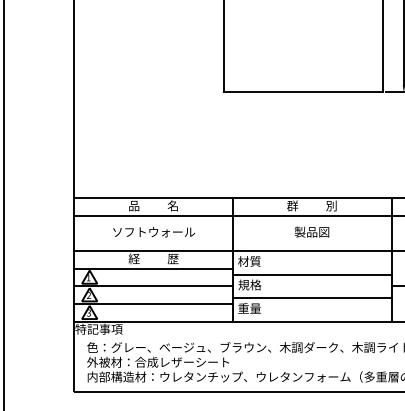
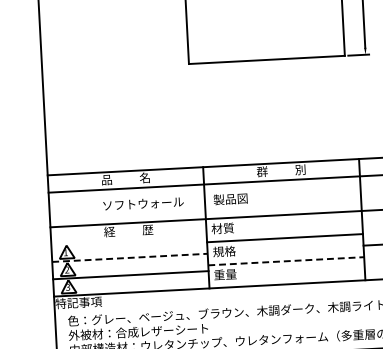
text: (311, 231) -> (230, 198), moved
text: (153, 232) -> (142, 204), moved
line: (153, 268) -> (129, 240), removed
line: (153, 286) -> (129, 257), solid -> dashed
line: (312, 298) -> (286, 261), solid -> dashed

